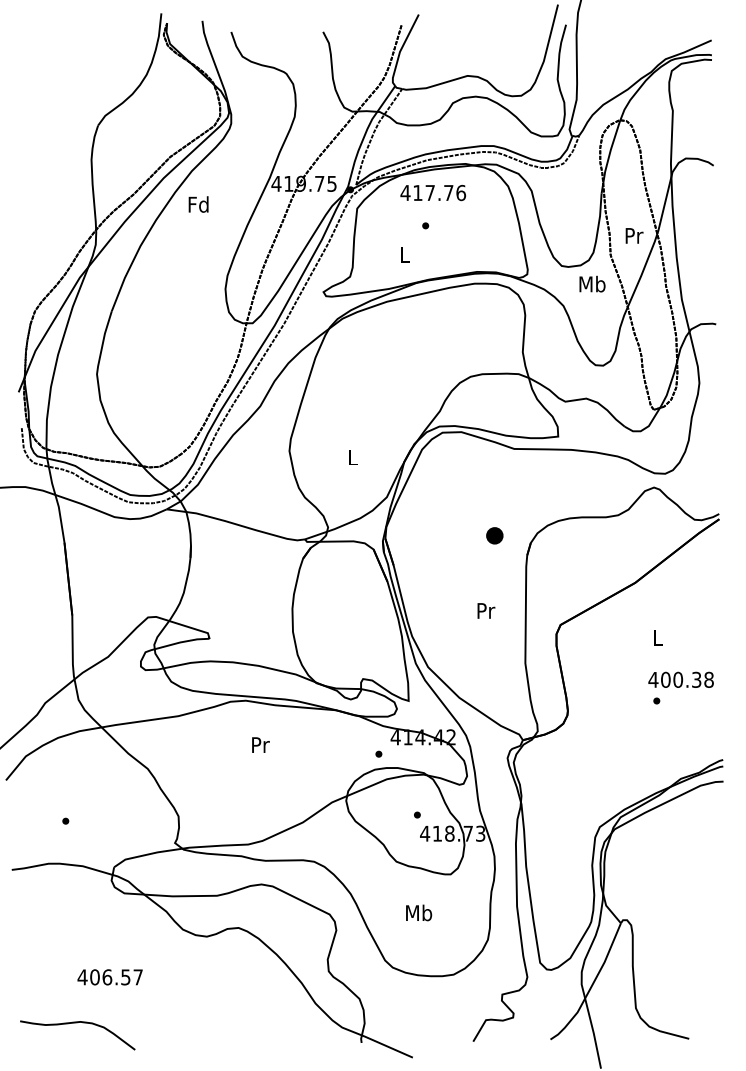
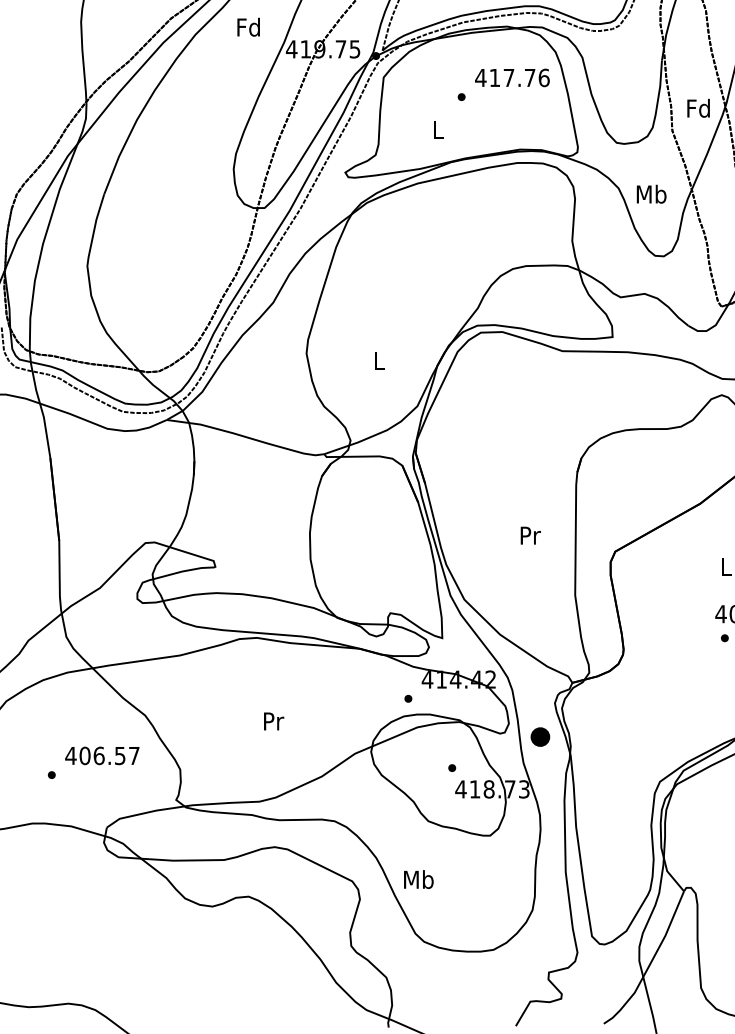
text: (433, 193) -> (512, 78), moved
text: (198, 204) -> (248, 27), moved
text: (633, 235) -> (698, 108), Pr -> Fd
text: (592, 283) -> (651, 193), moved
part: (494, 535) -> (540, 736), moved
text: (260, 744) -> (273, 720), moved
text: (419, 912) -> (419, 879), moved
text: (109, 977) -> (101, 756), moved

